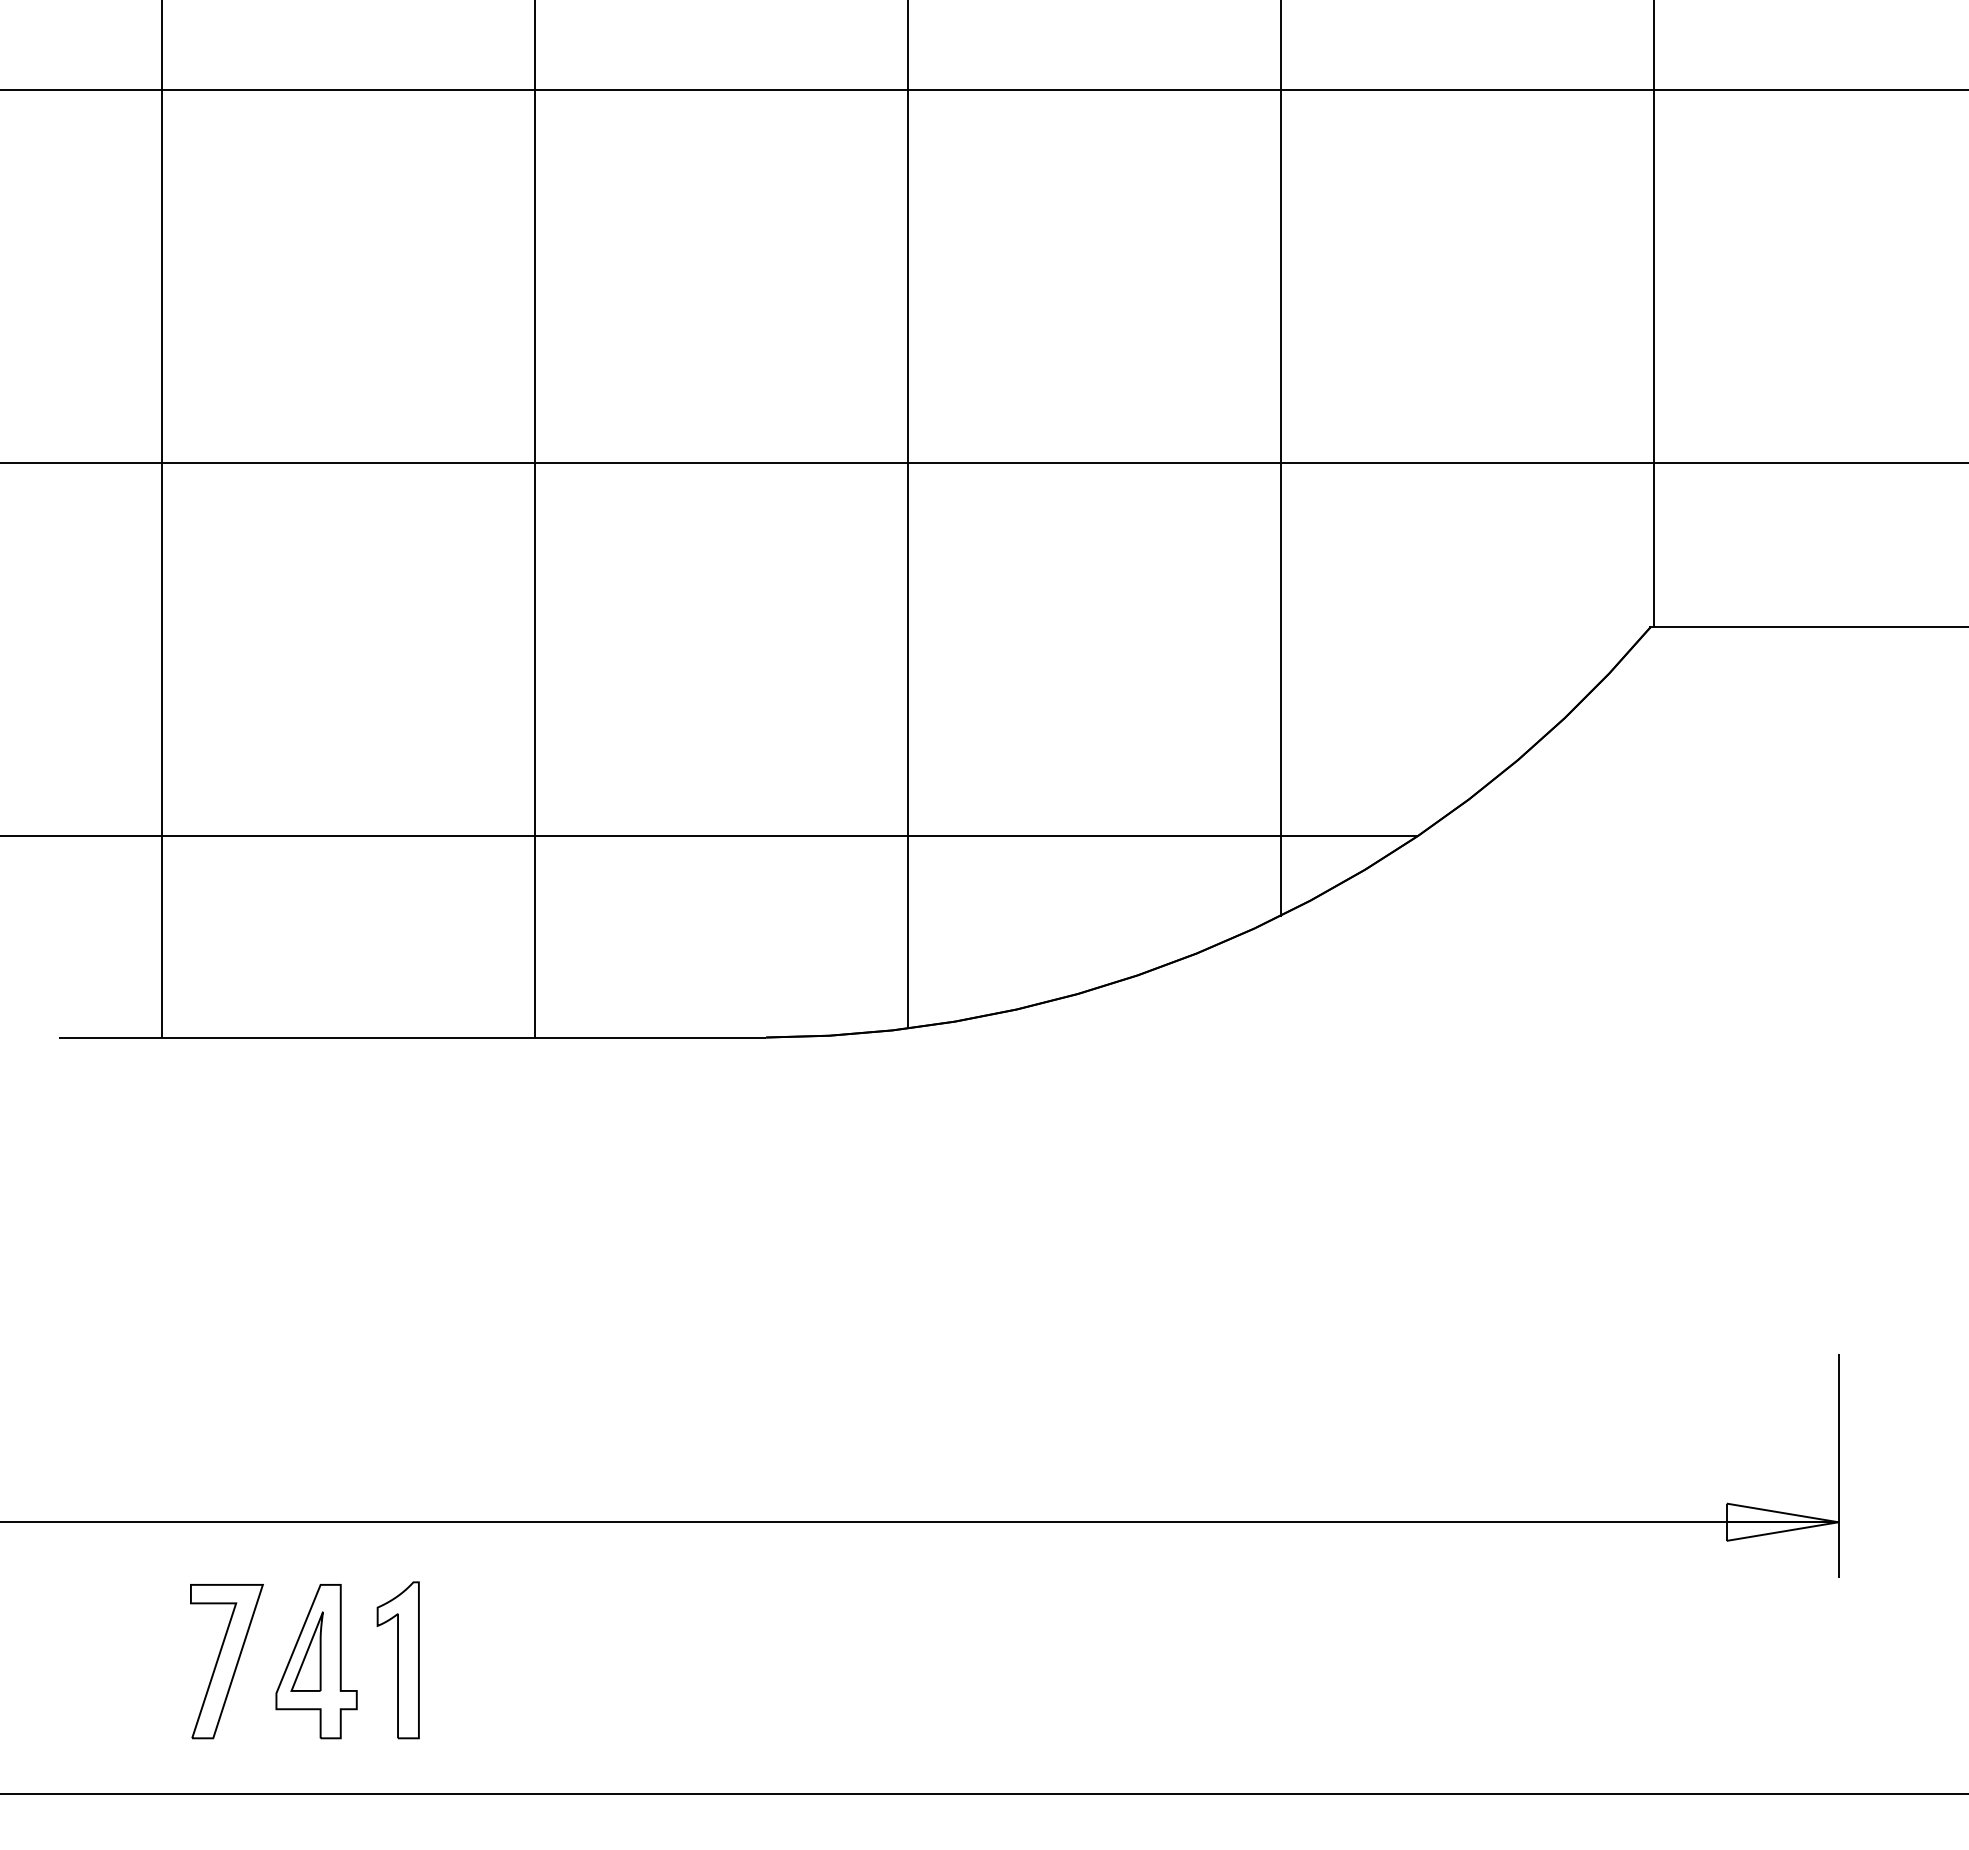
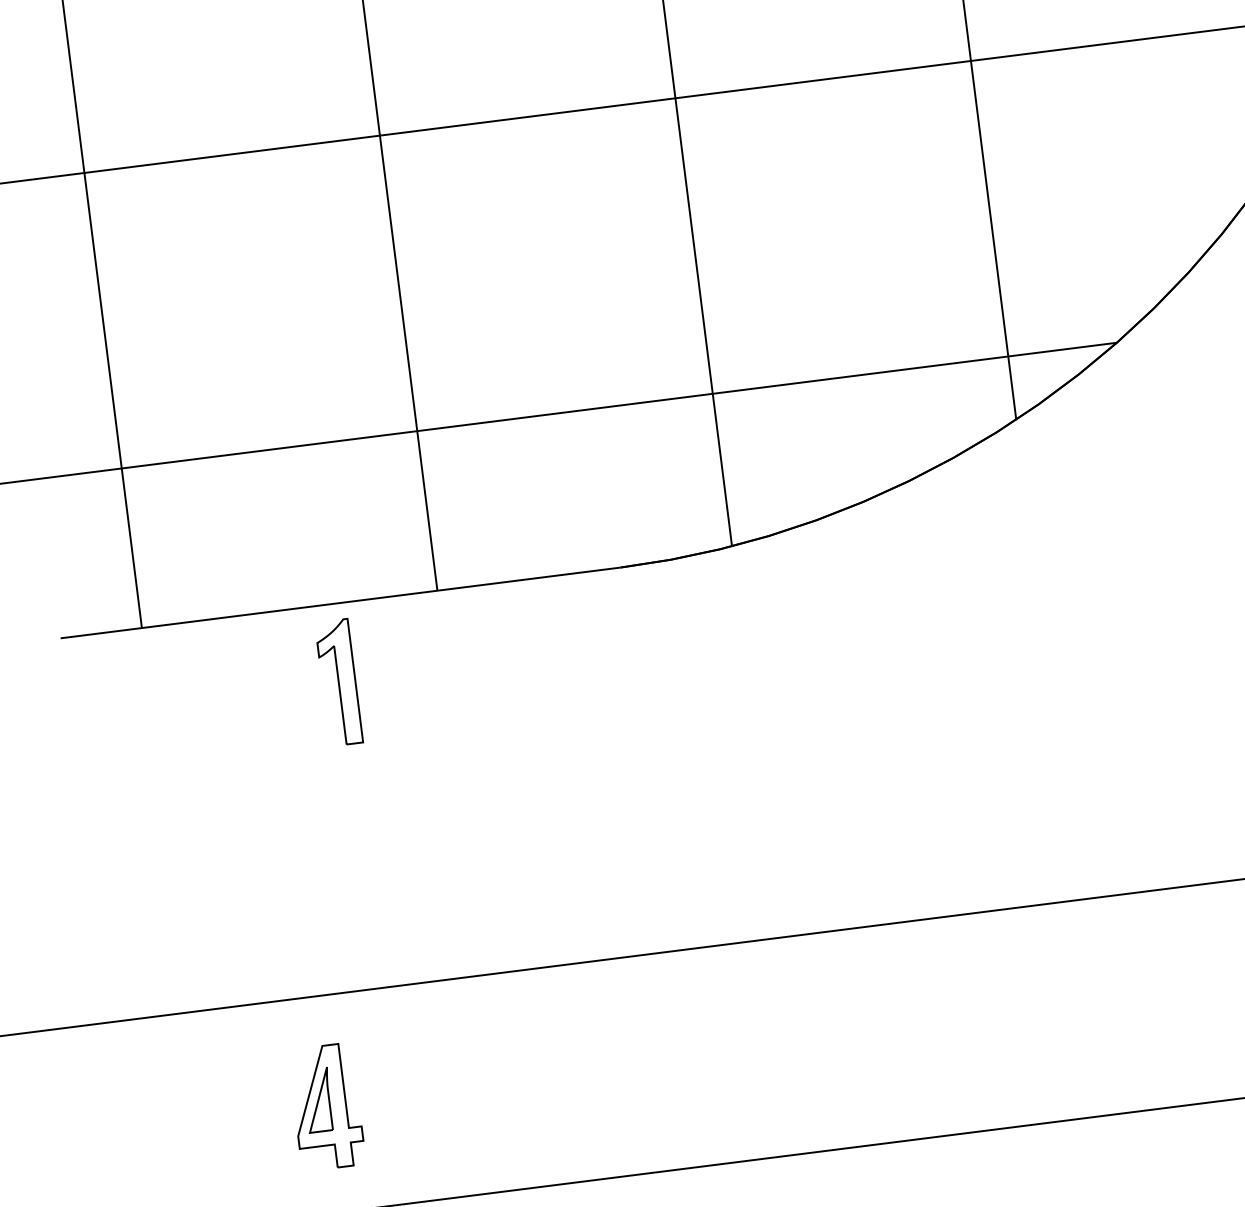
part: (397, 1660) -> (338, 682), moved
part: (226, 1661) -> (255, 1116), removed

